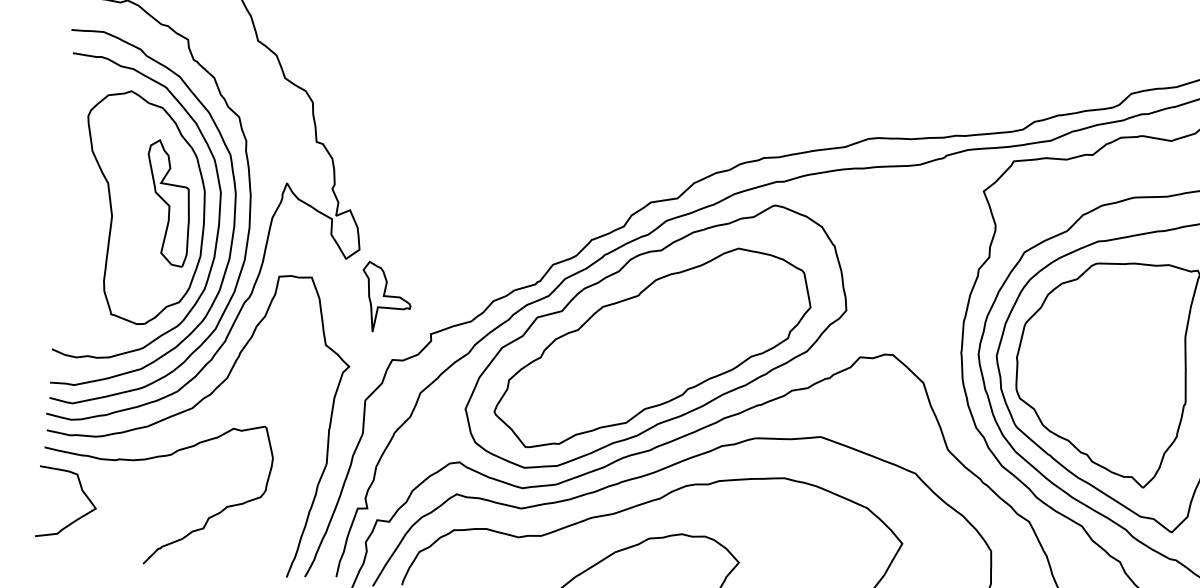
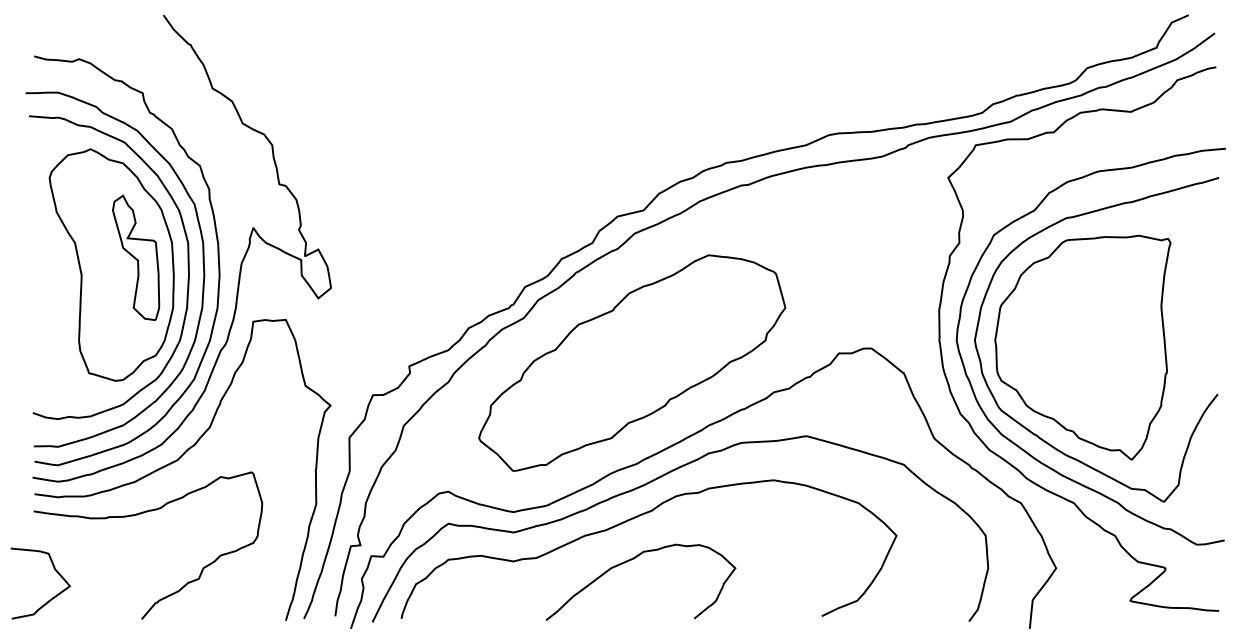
part: (386, 297) -> (361, 333), removed
part: (657, 337) -> (635, 350), removed
curve: (74, 520) -> (49, 599), moved

